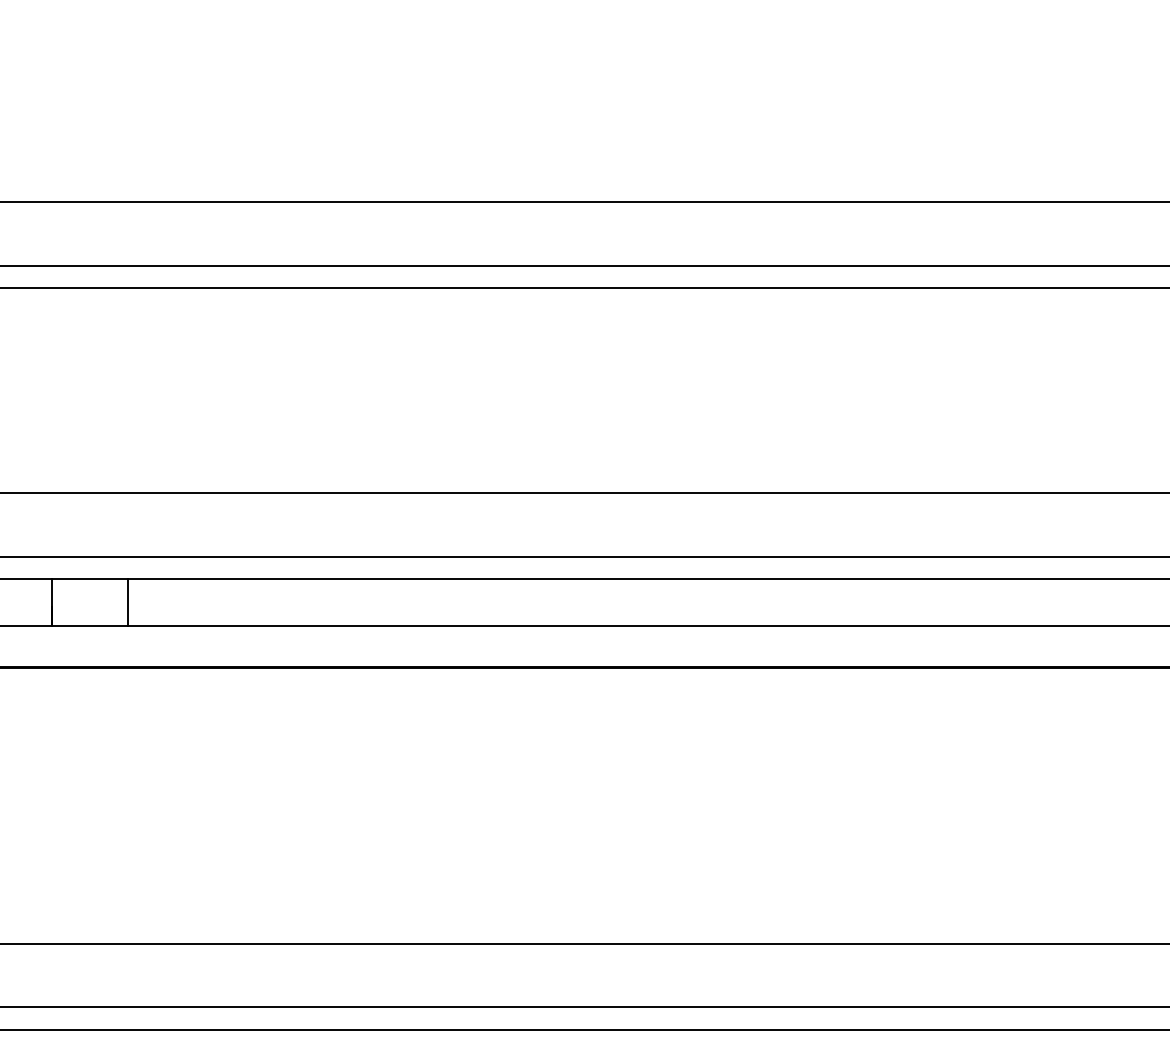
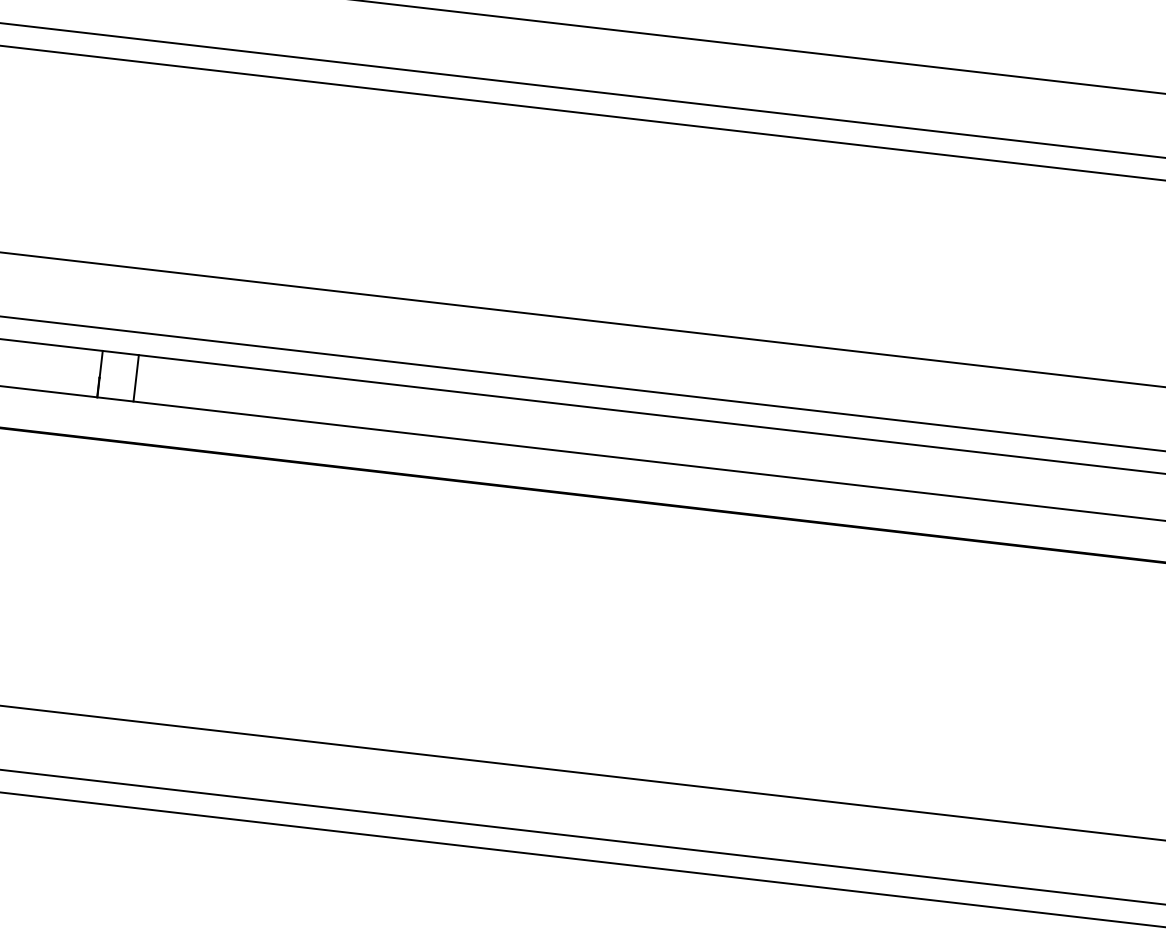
line: (127, 602) -> (136, 377), moved

